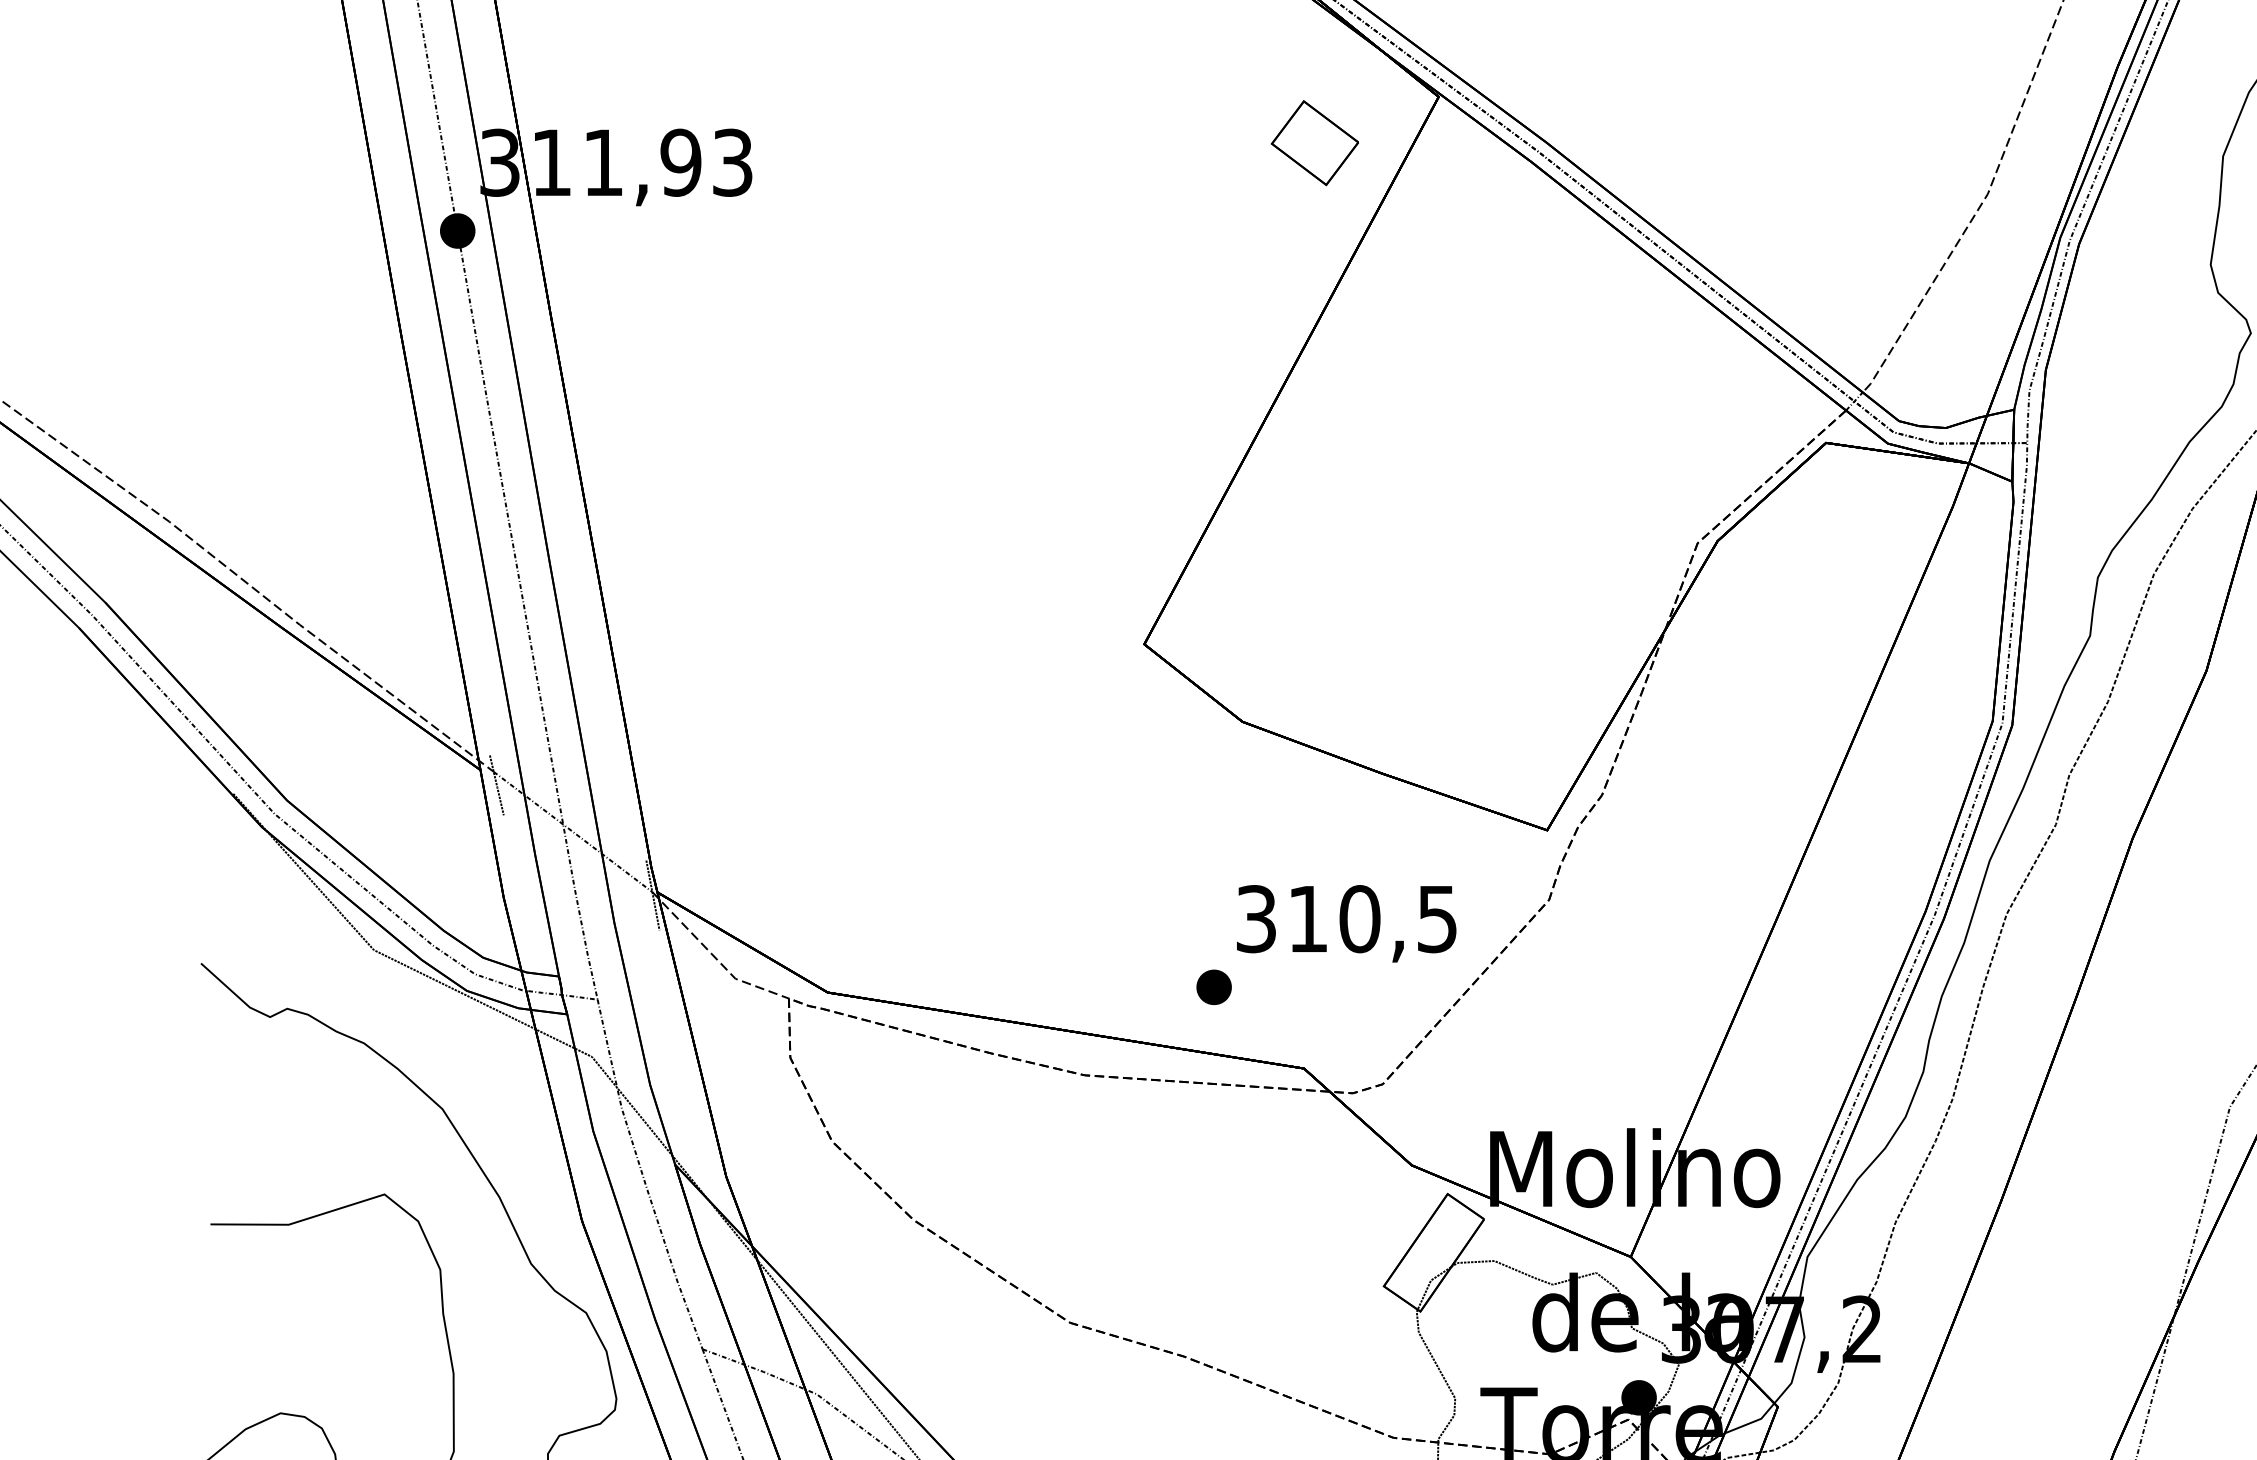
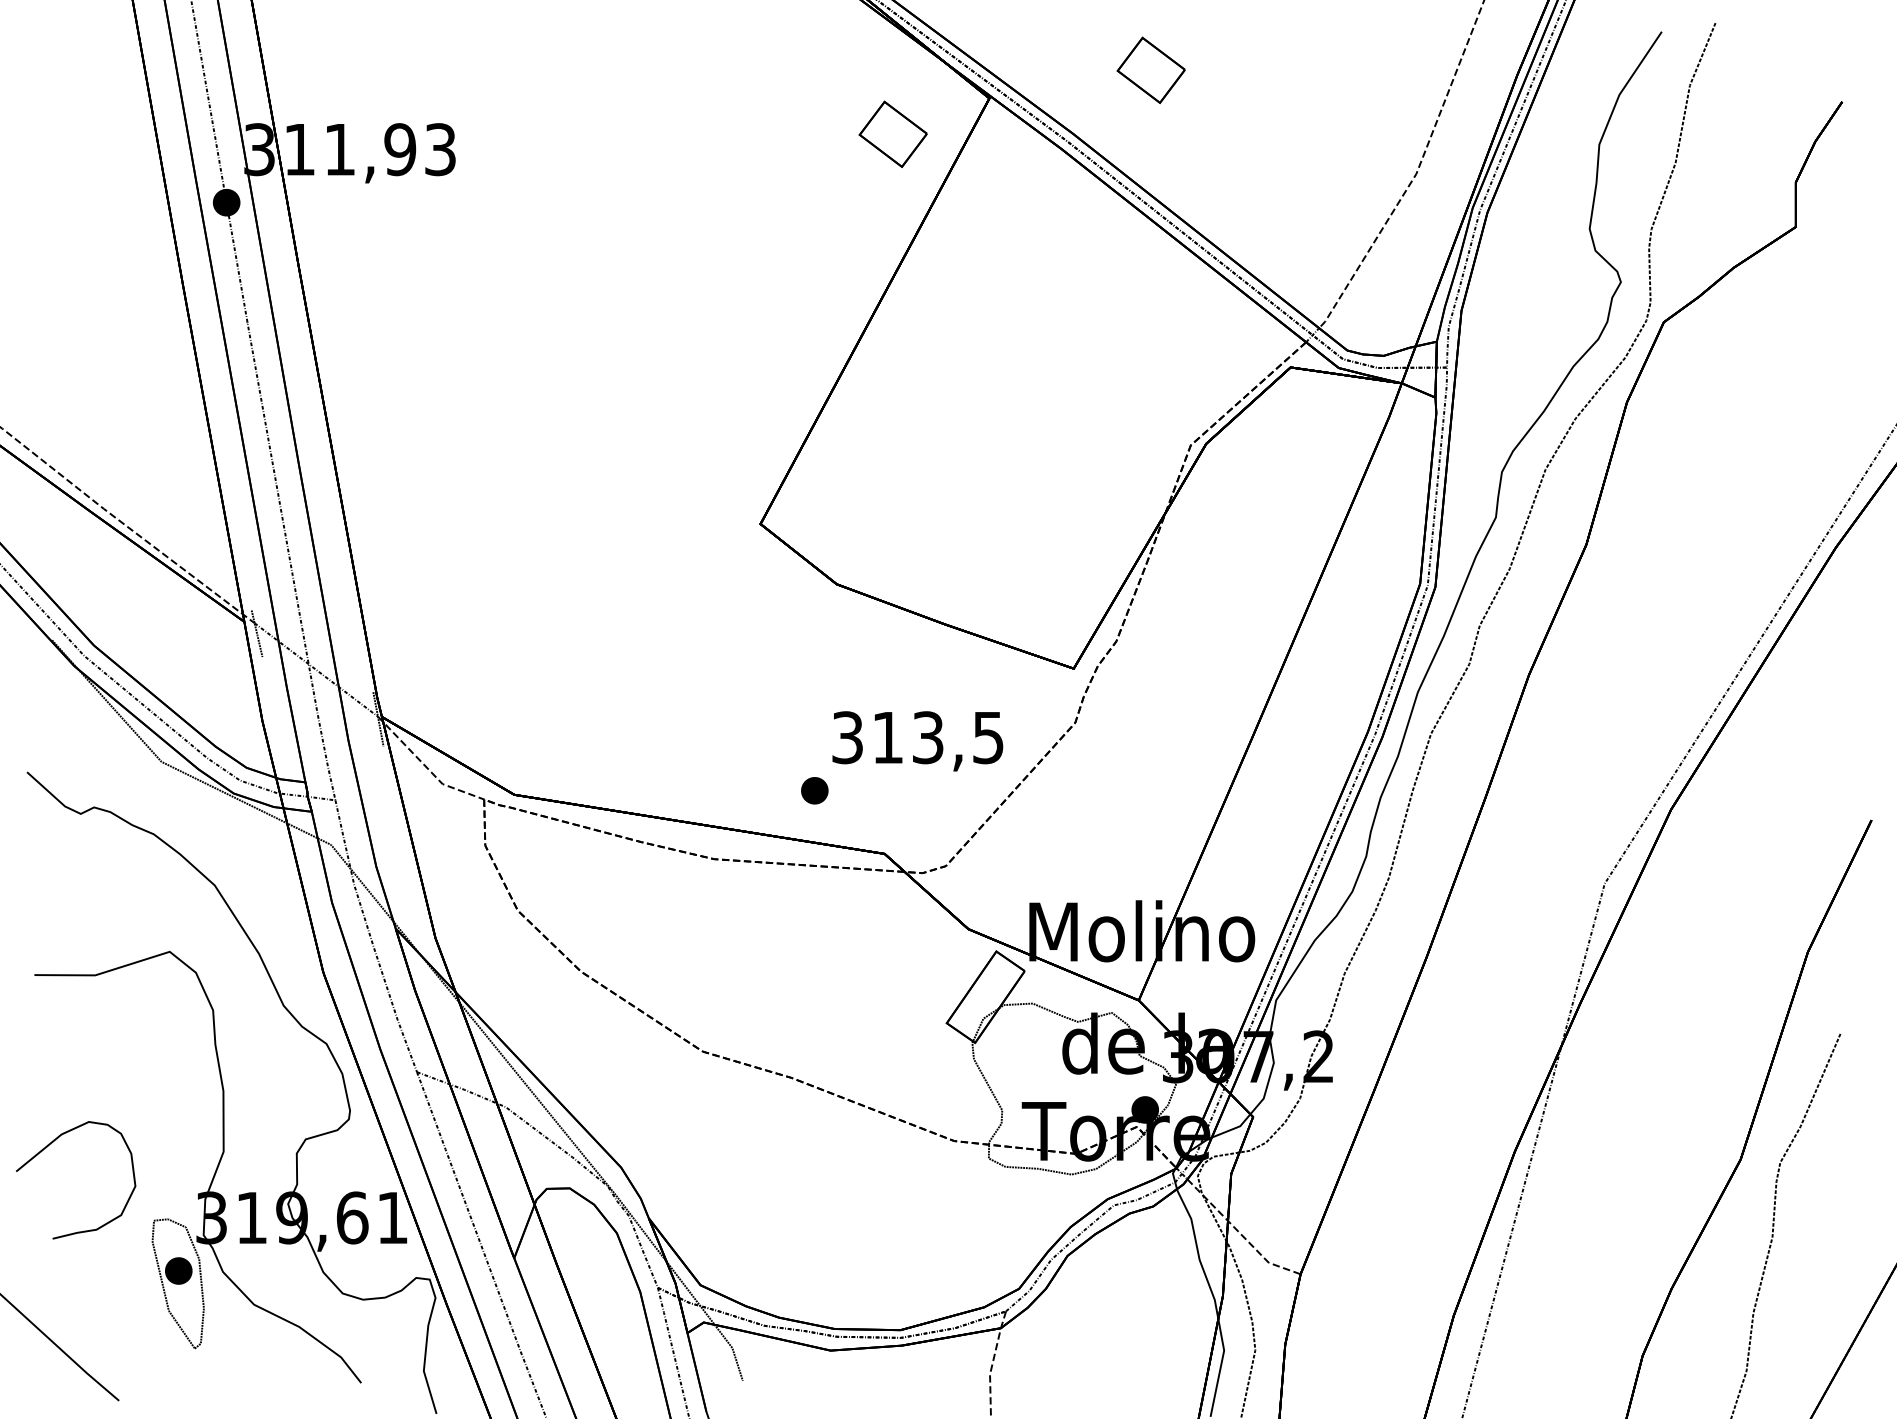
part: (1645, 60) -> (1150, 70), added
text: (1360, 918) -> (928, 737), 310,5 -> 313,5

